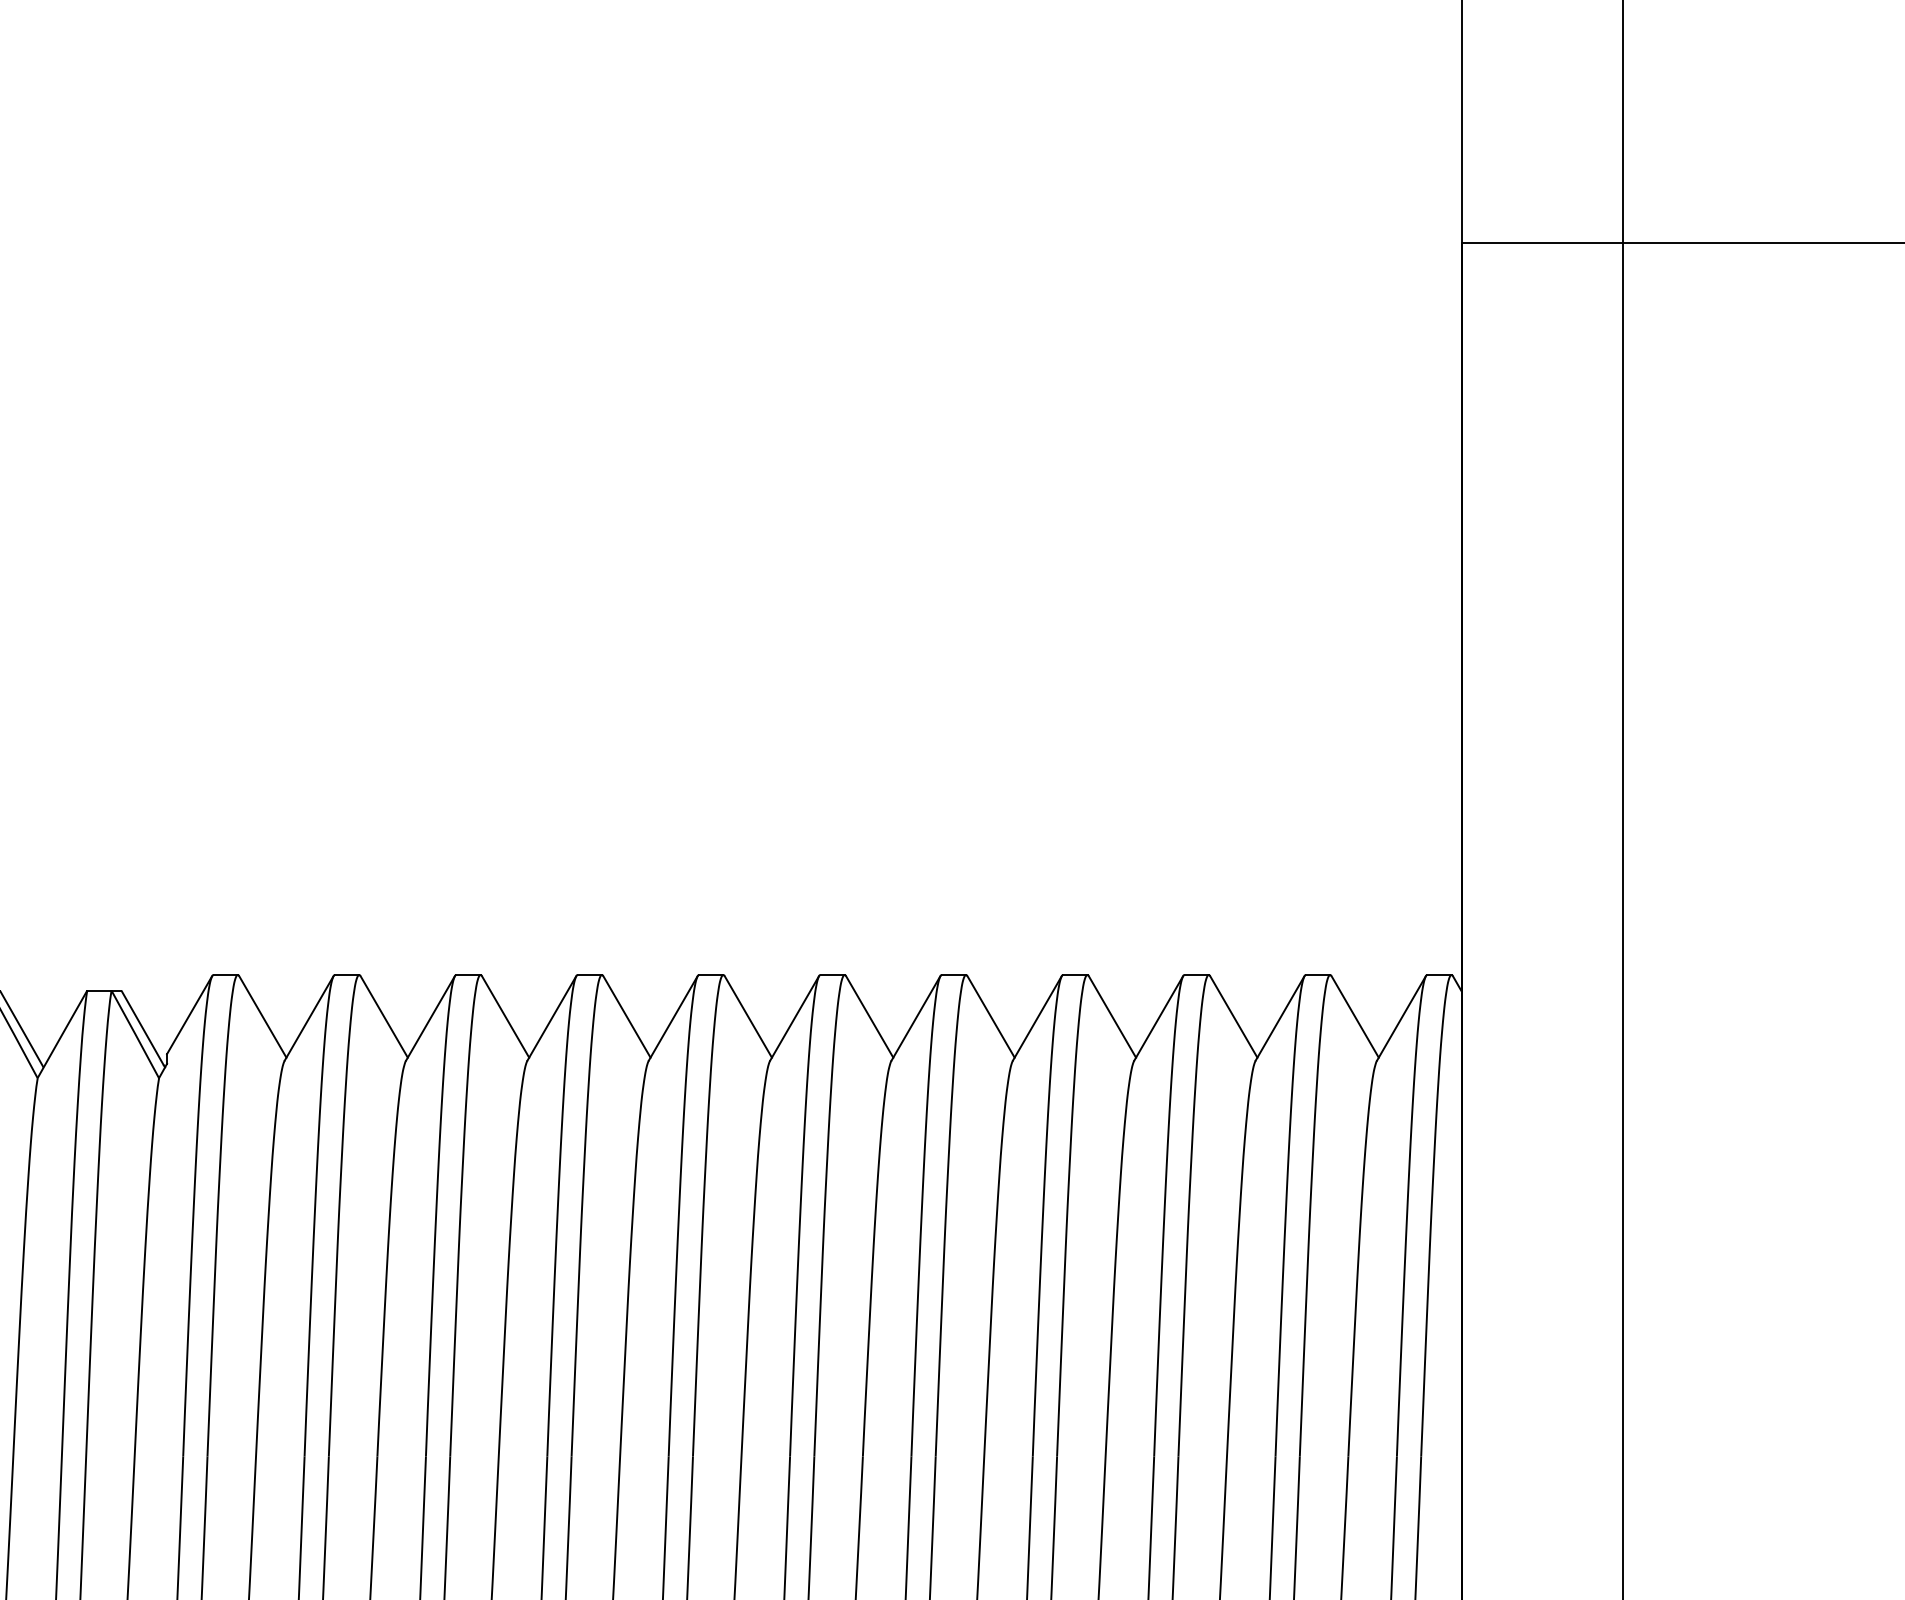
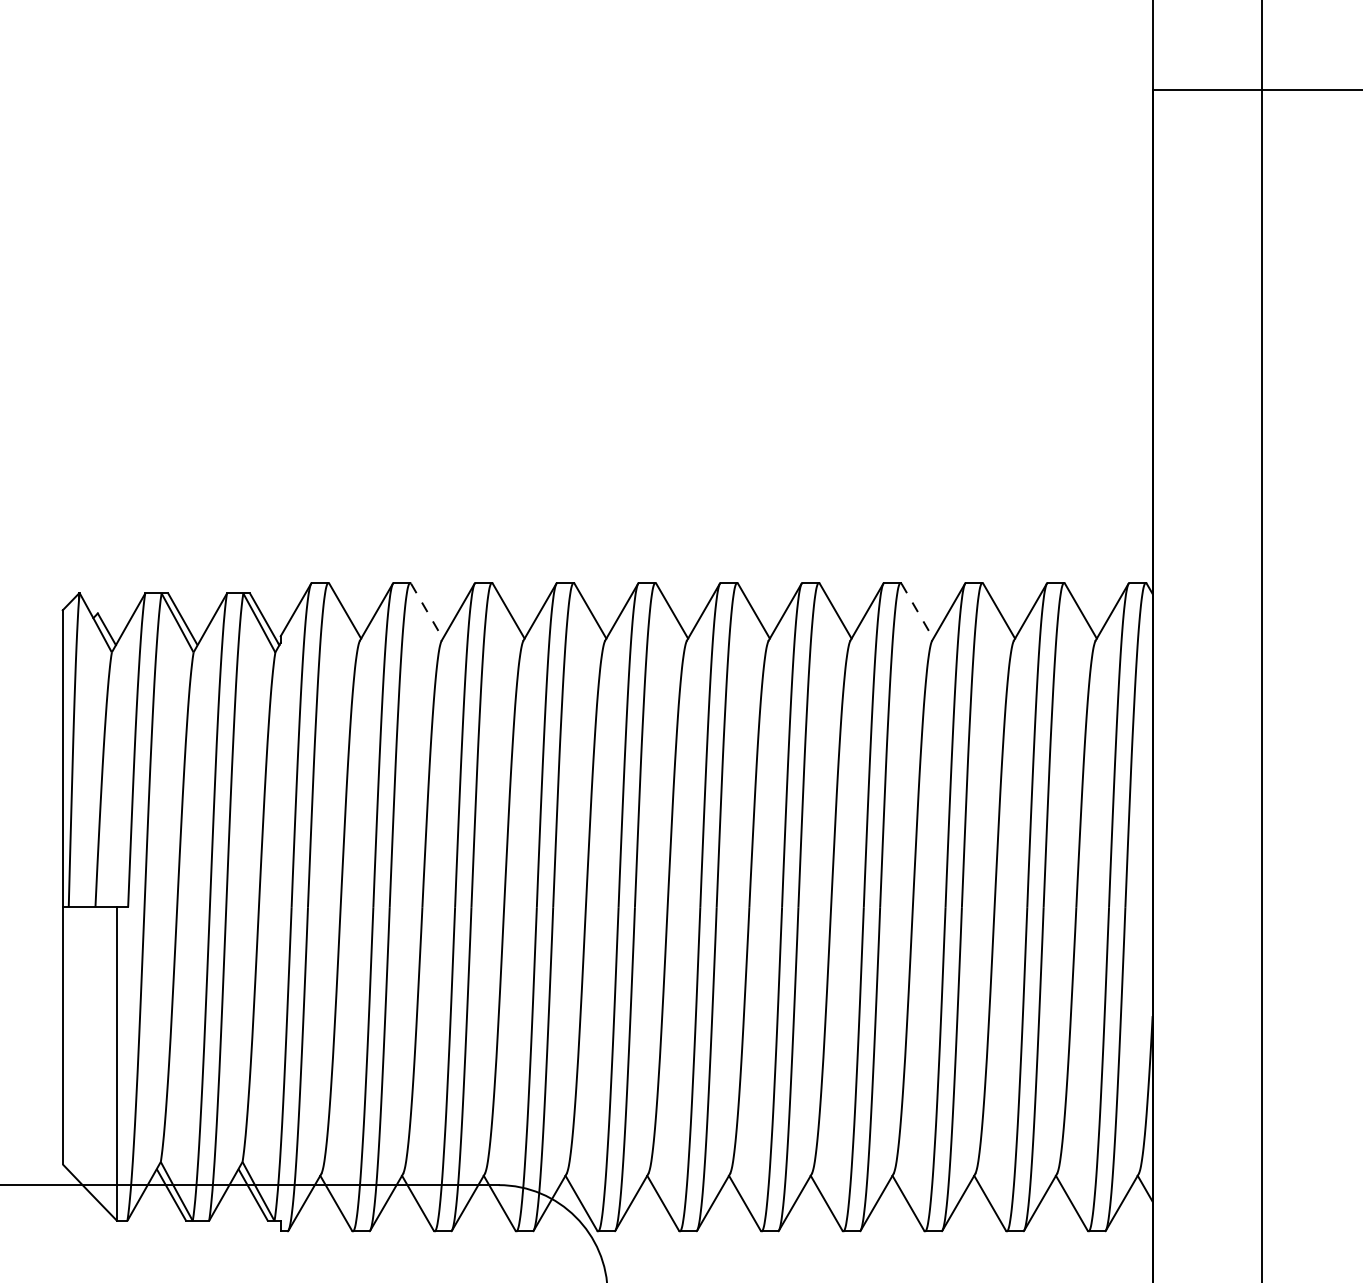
line: (384, 1017) -> (427, 611), solid -> dashed
line: (1112, 1017) -> (917, 611), solid -> dashed

